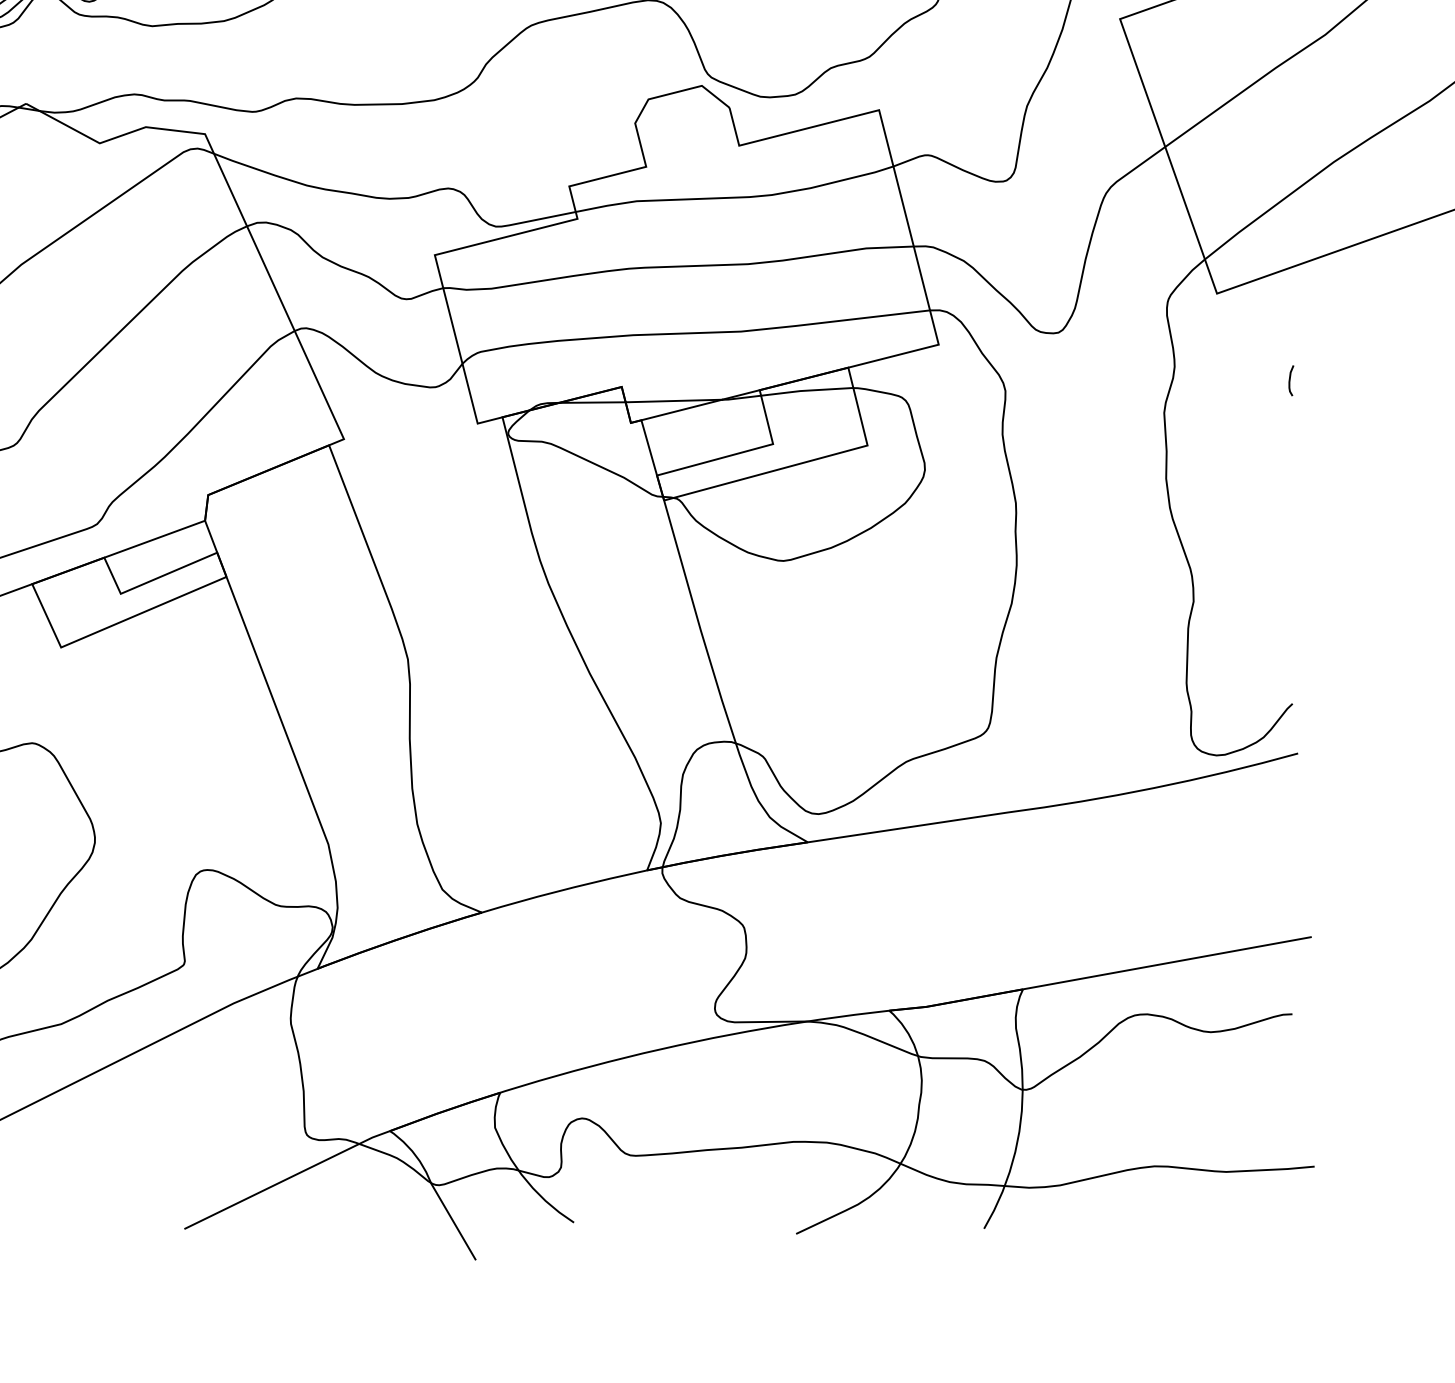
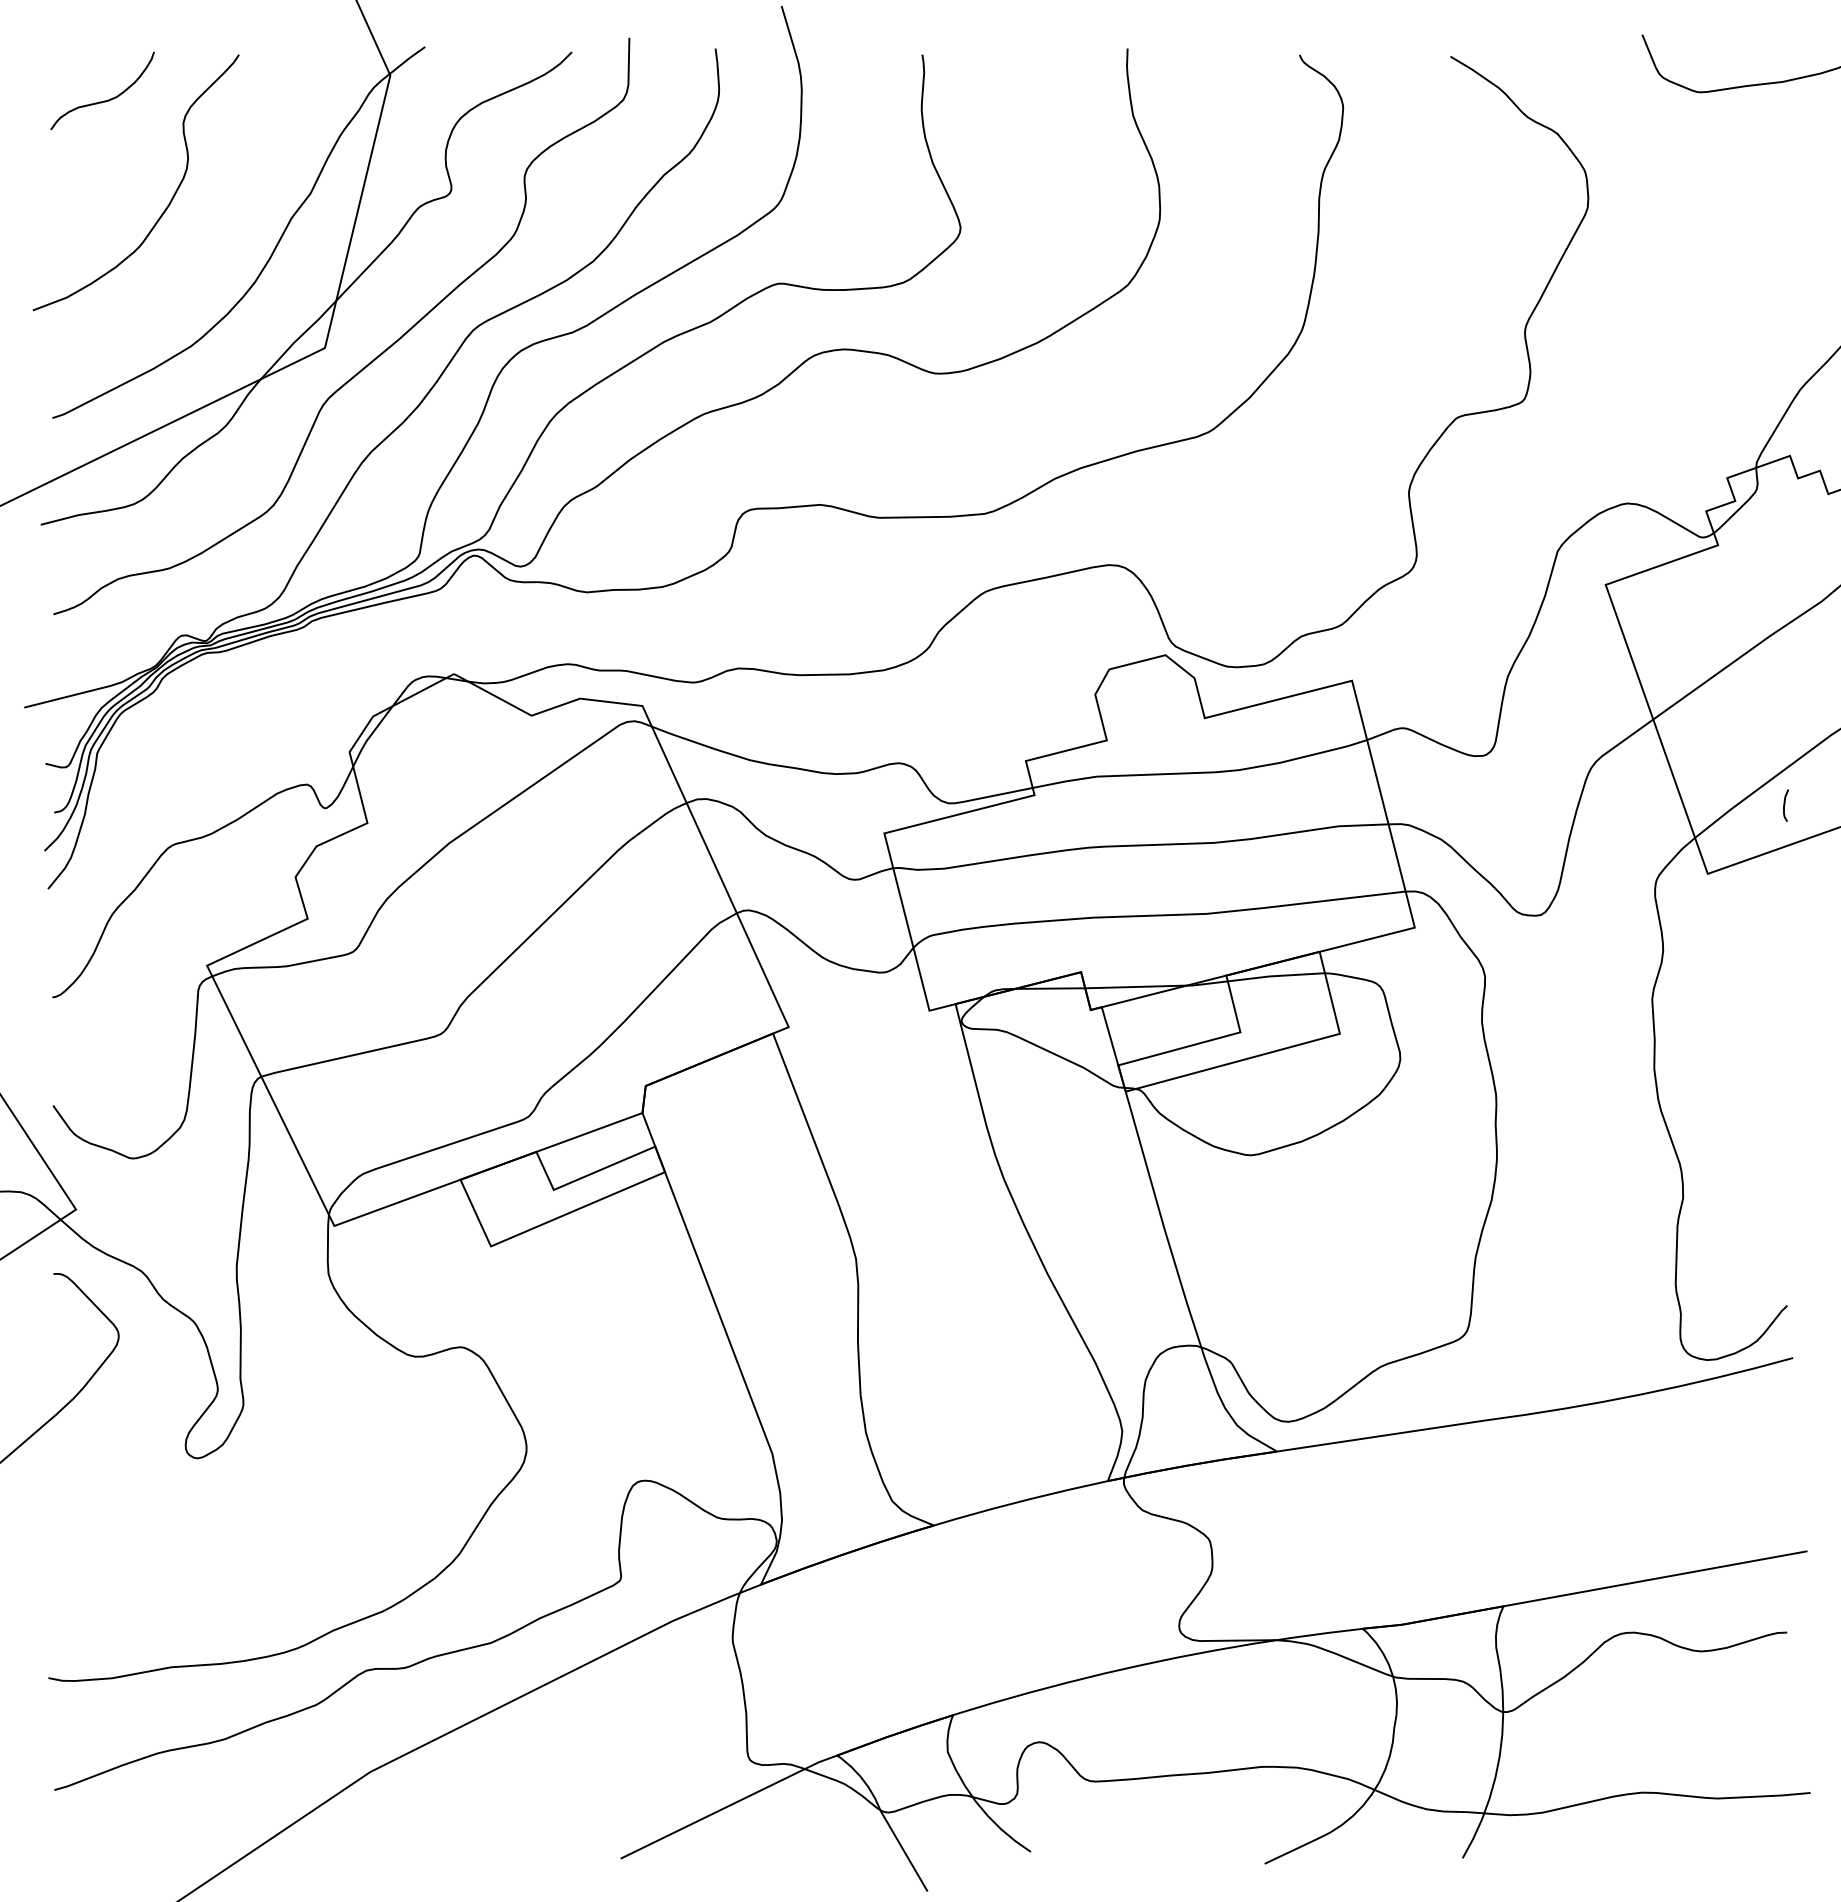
curve: (1290, 380) -> (1785, 805), moved

